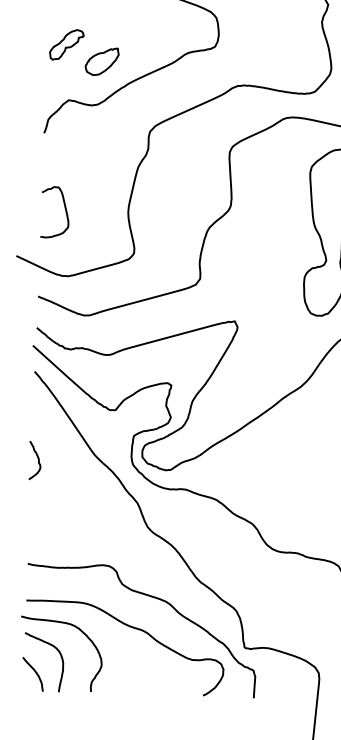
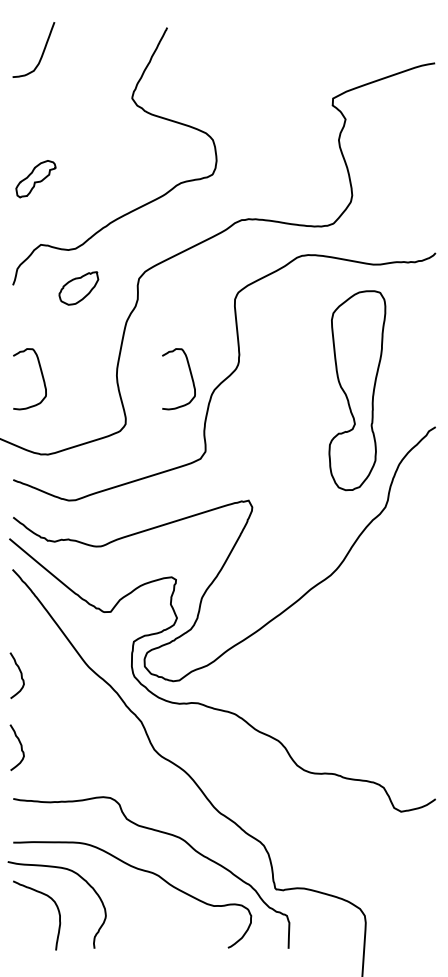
part: (101, 61) -> (78, 288), moved
curve: (190, 214) -> (190, 375), added
curve: (35, 520) -> (20, 747), added
curve: (34, 672) -> (26, 927), removed

